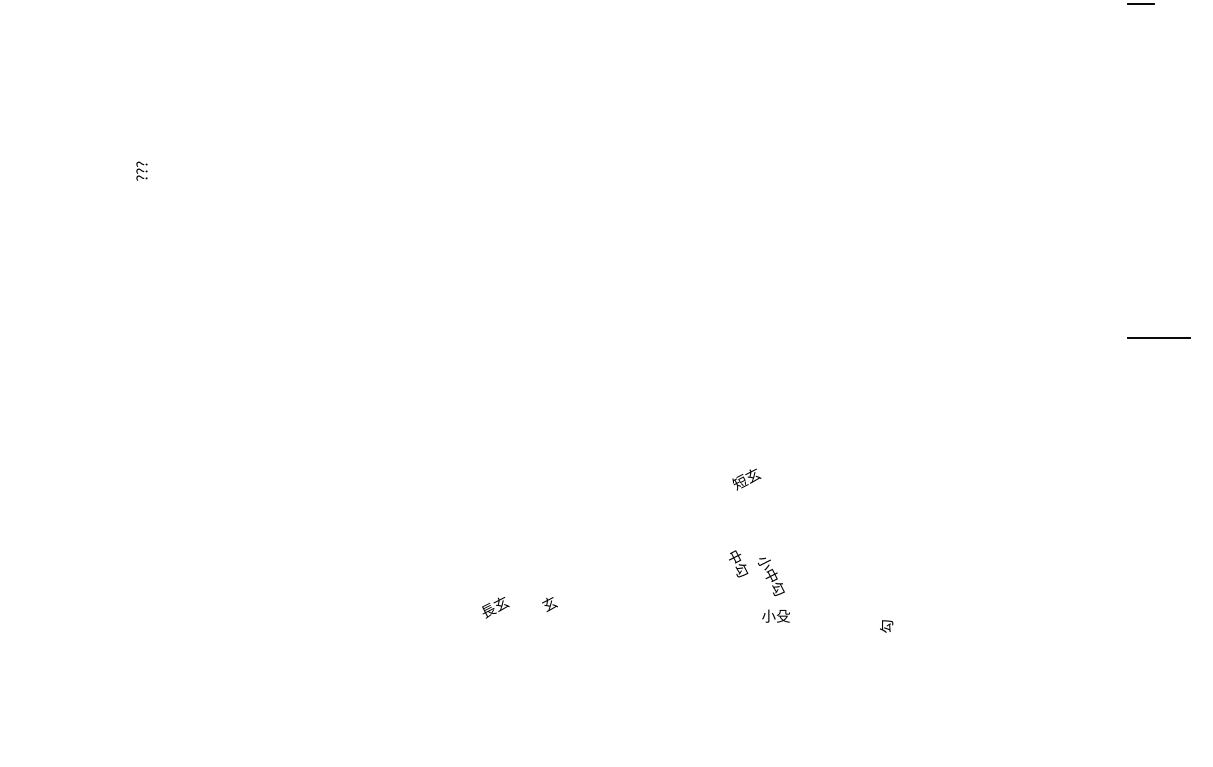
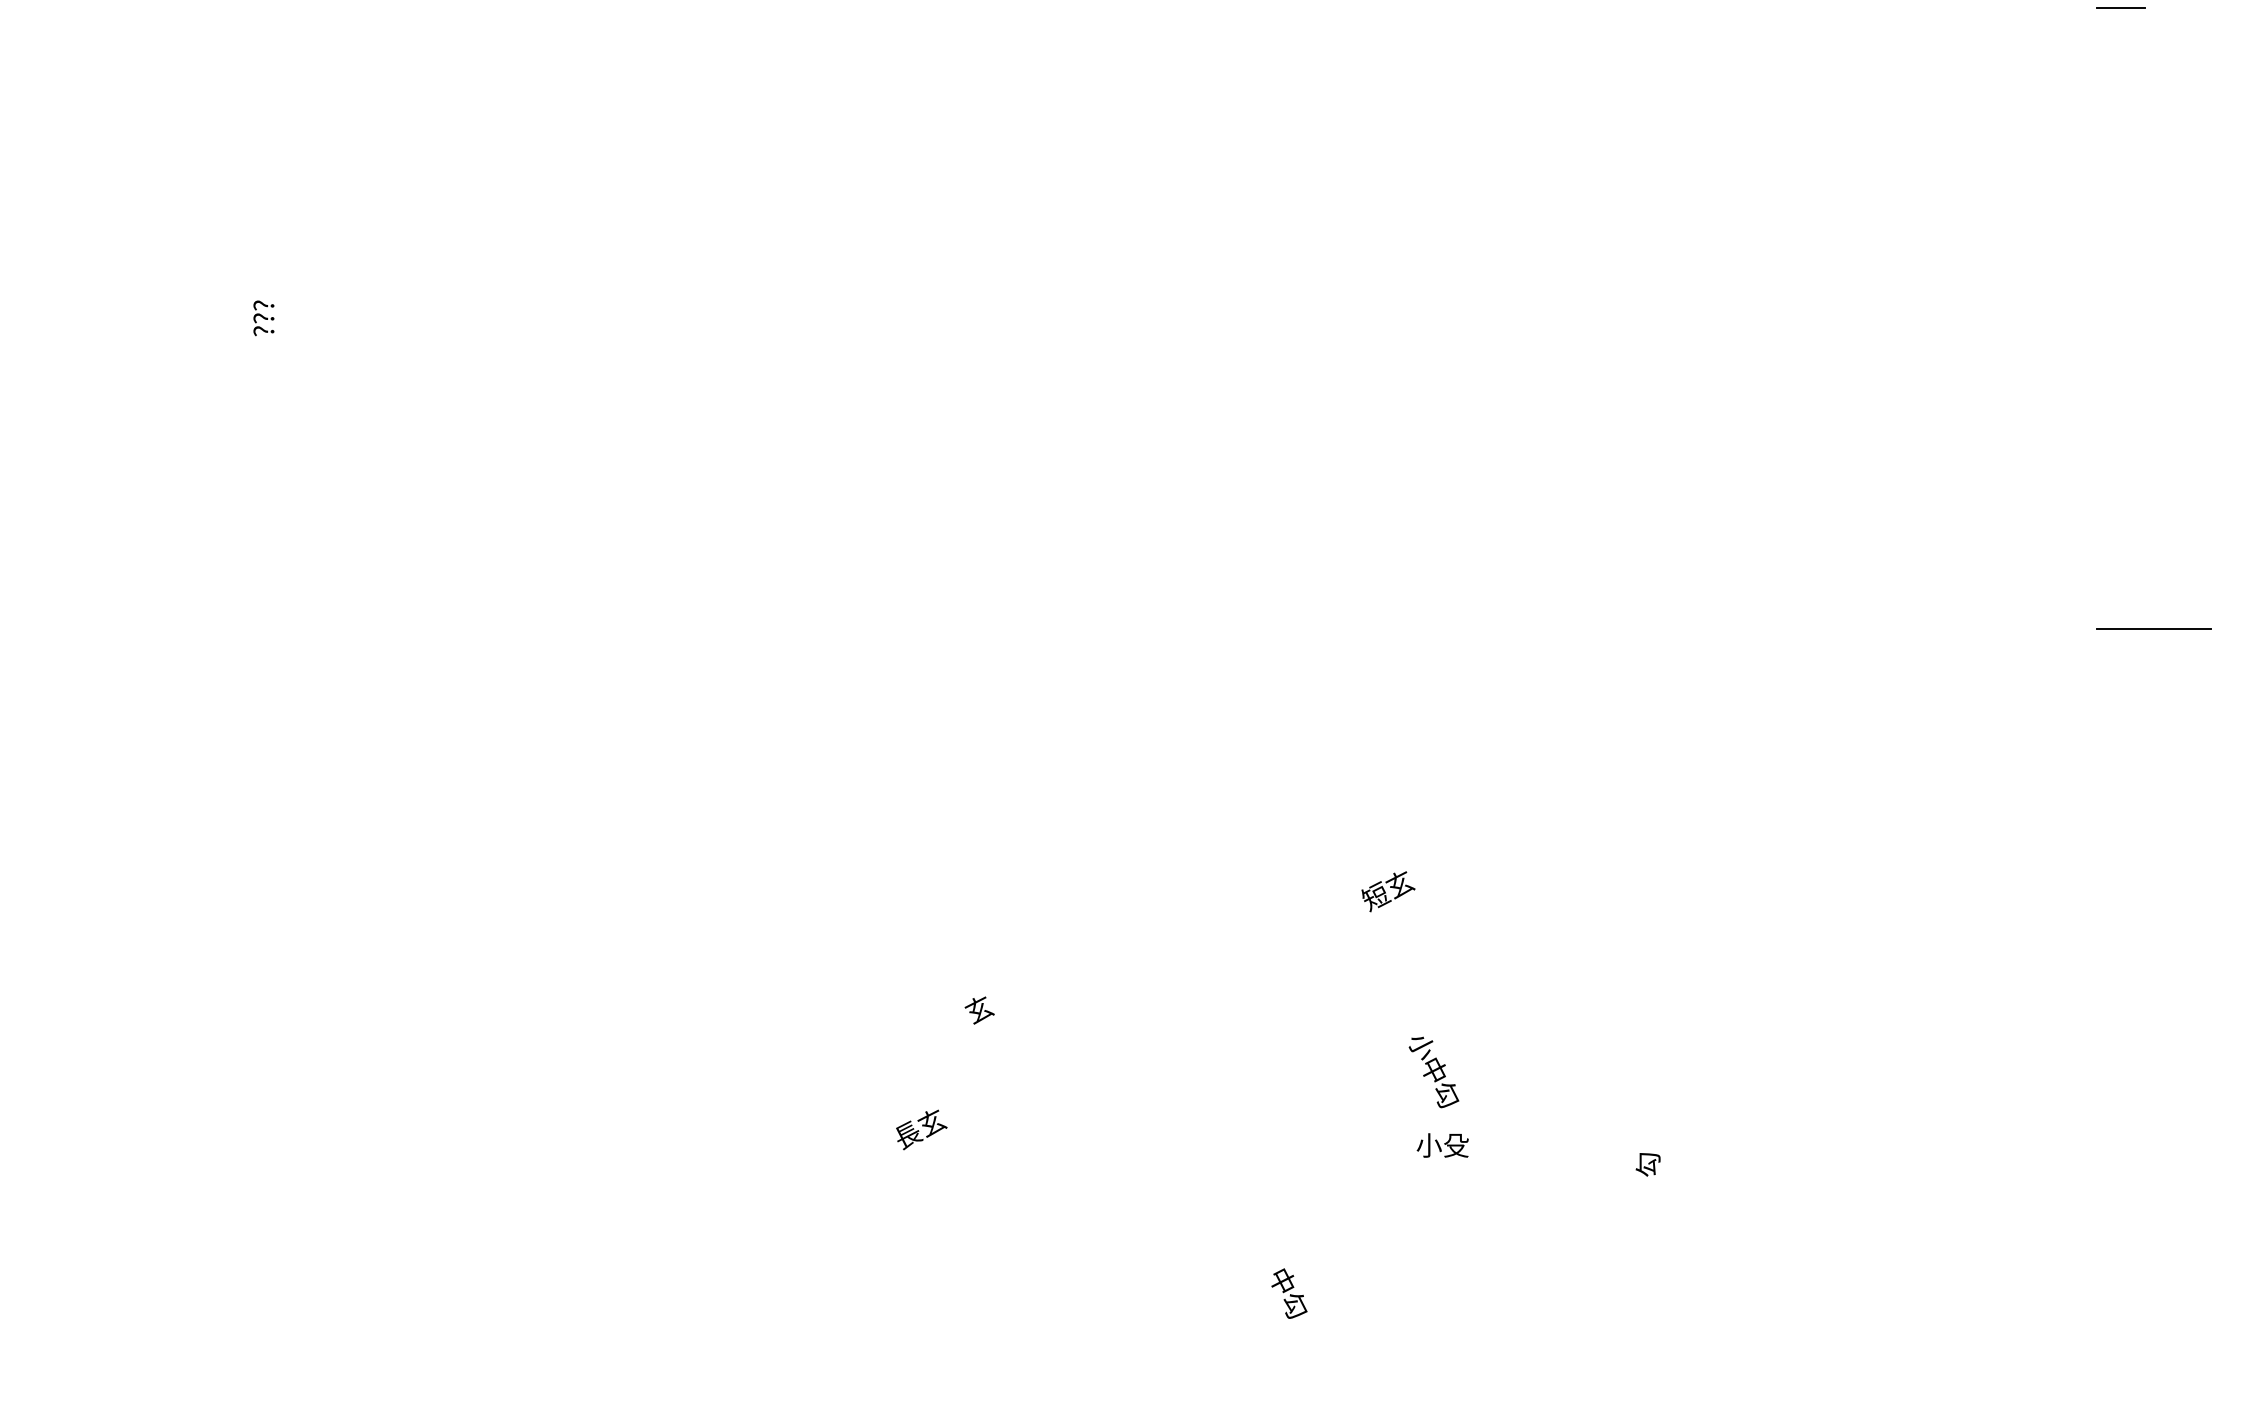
text: (738, 563) -> (1289, 1293), moved
text: (549, 604) -> (978, 1010), moved

